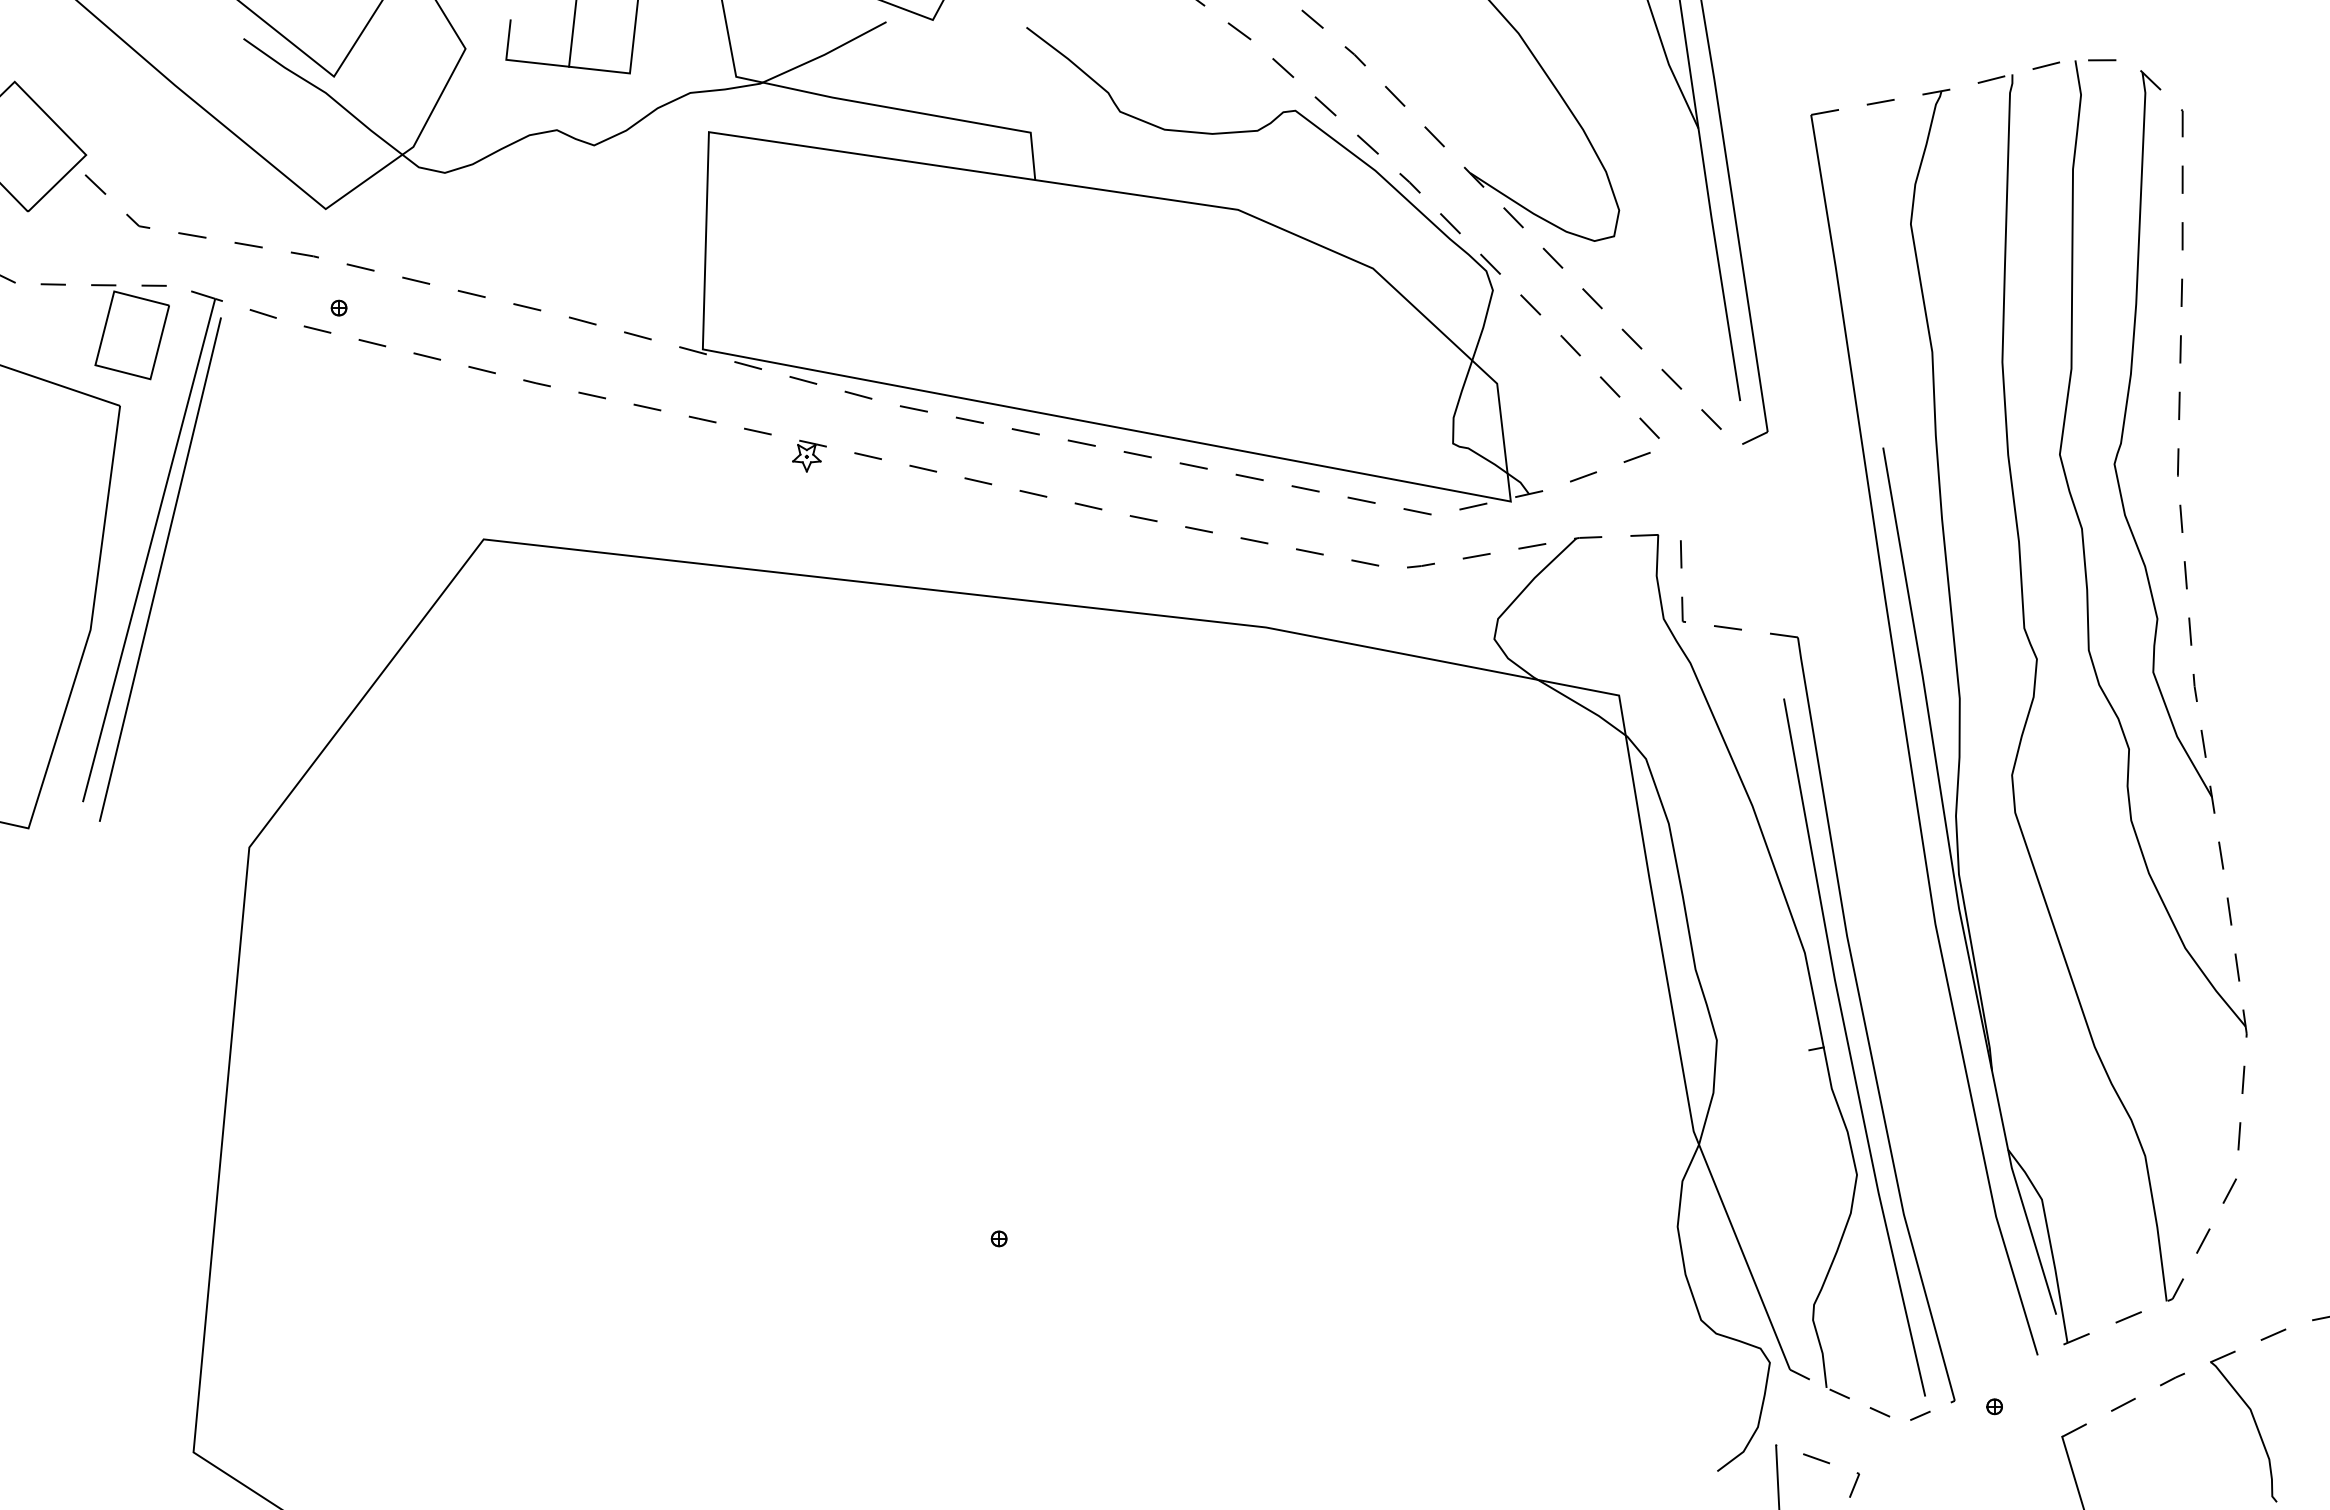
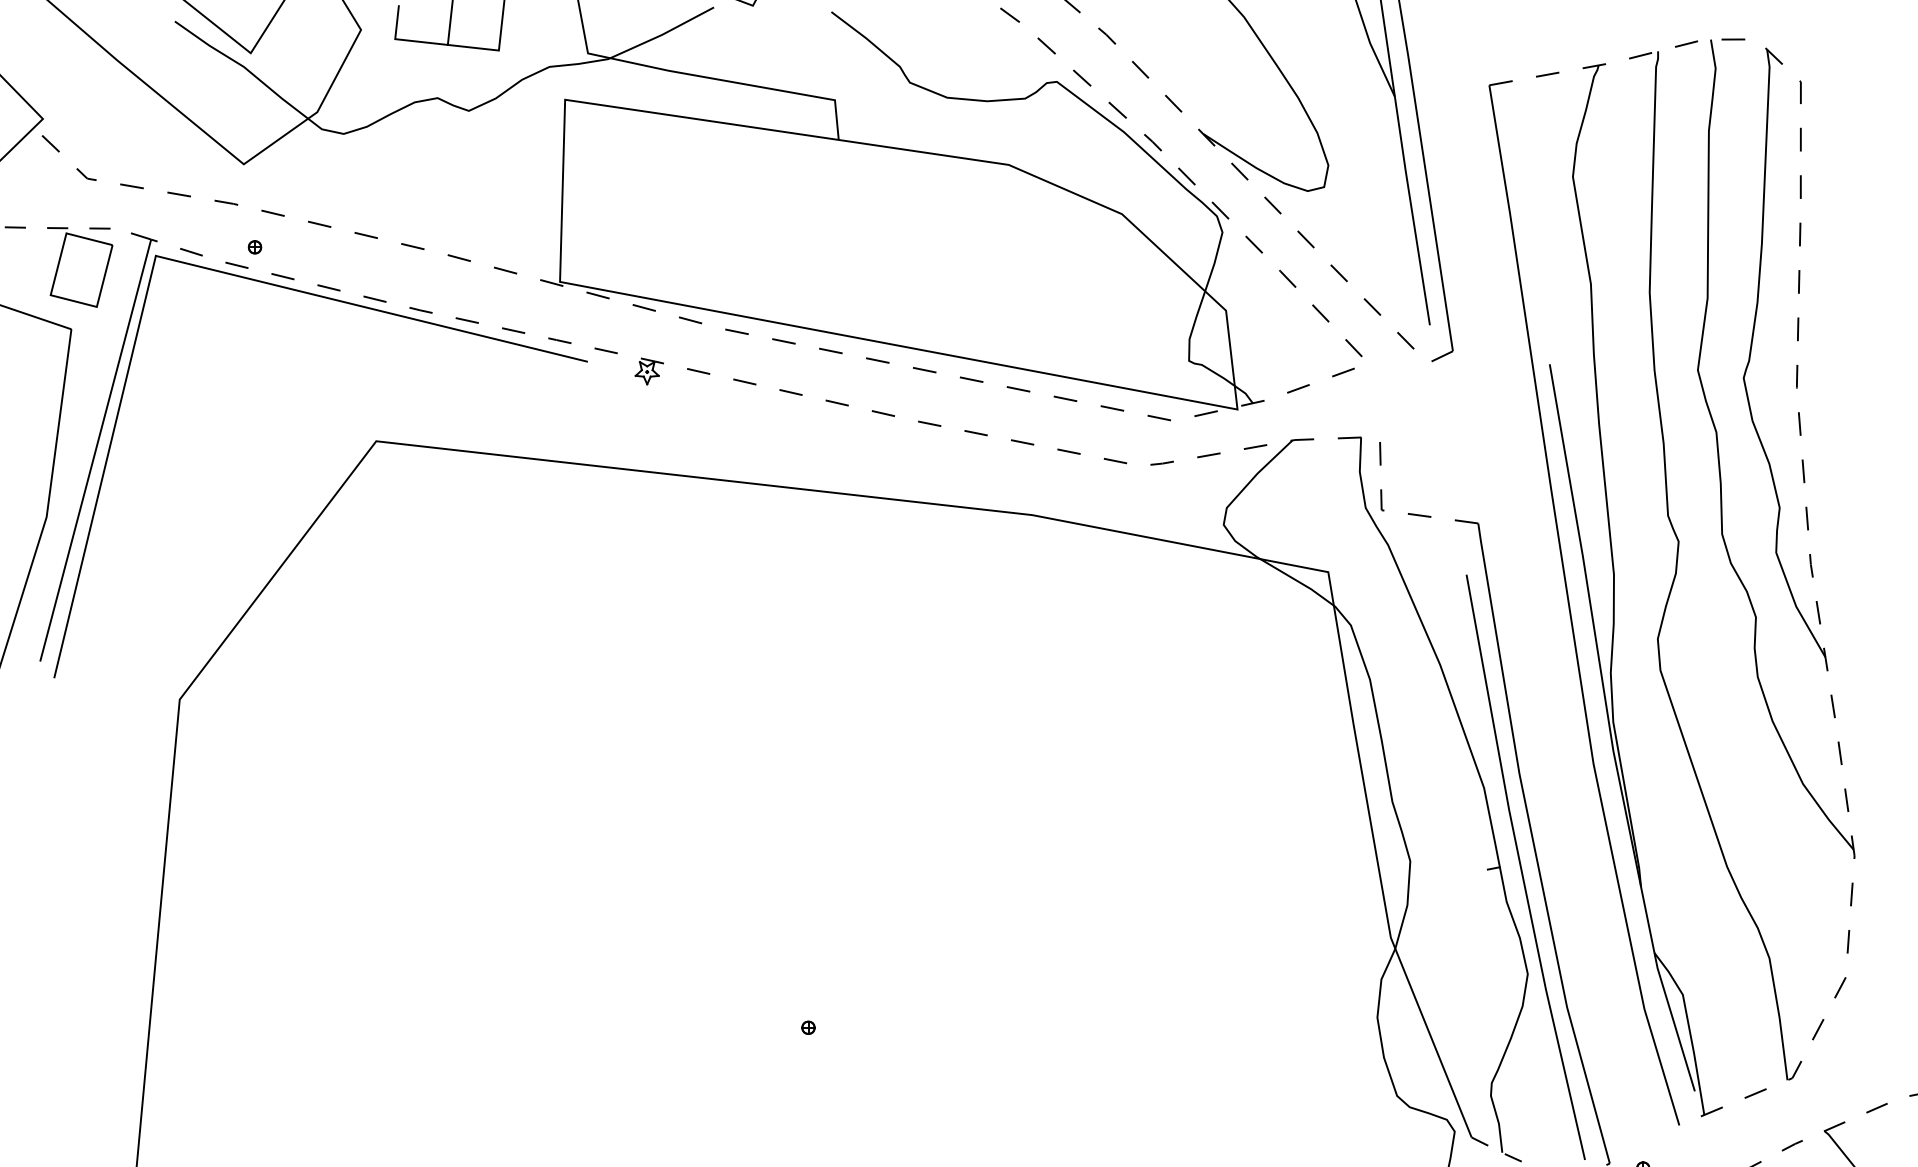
line: (477, 381) -> (371, 308), added

